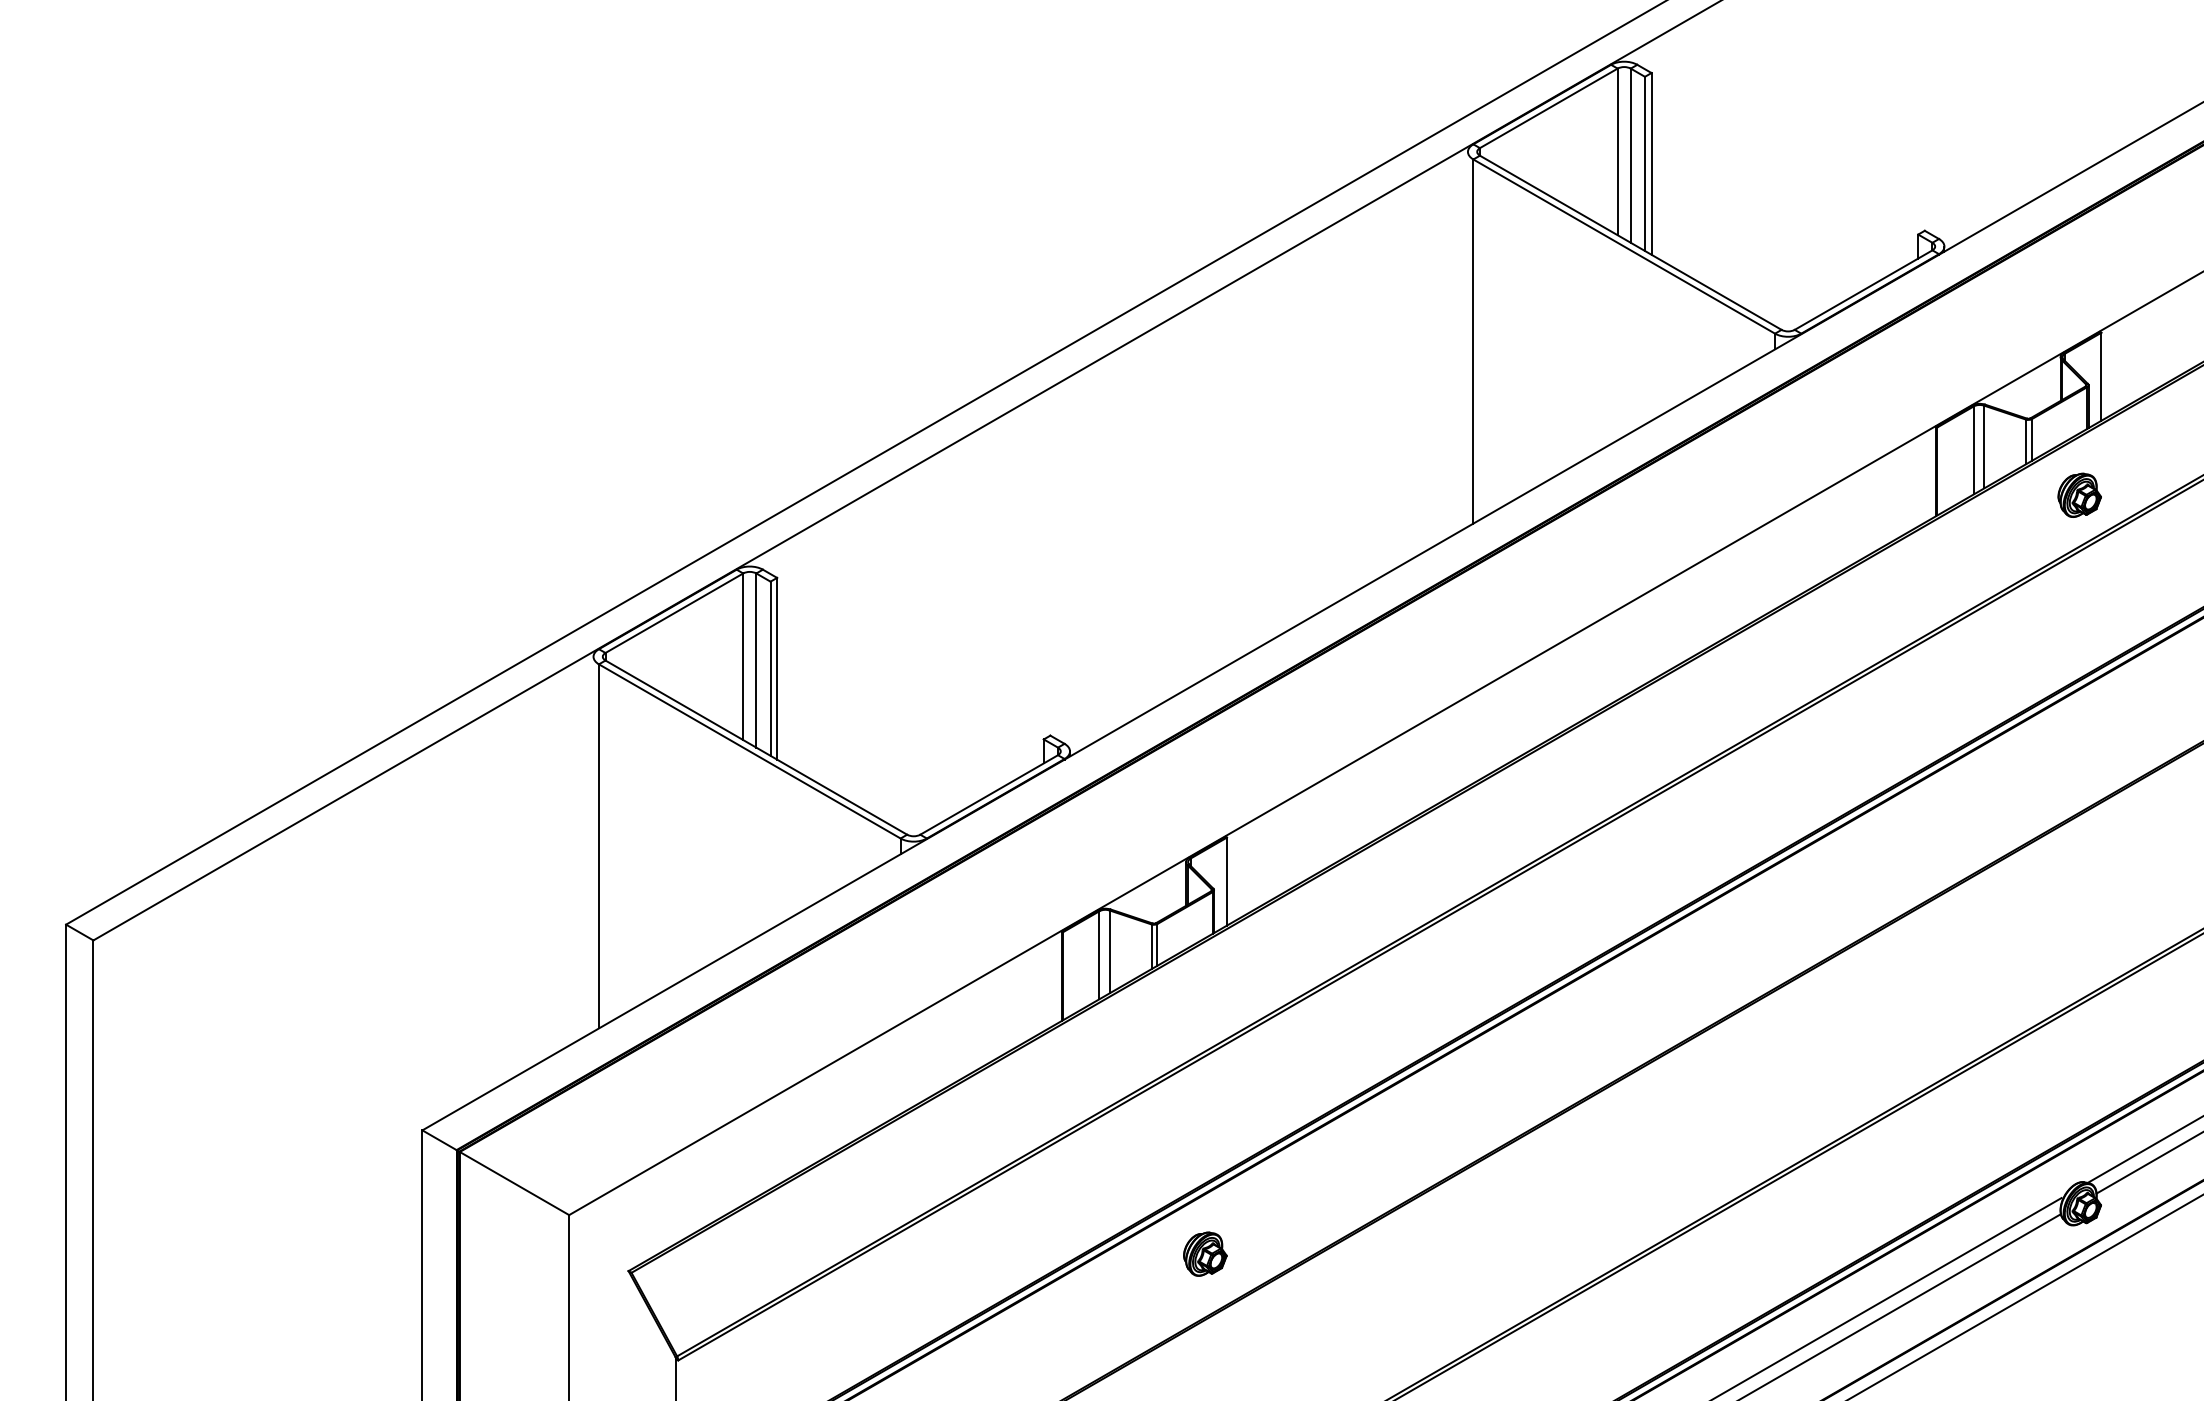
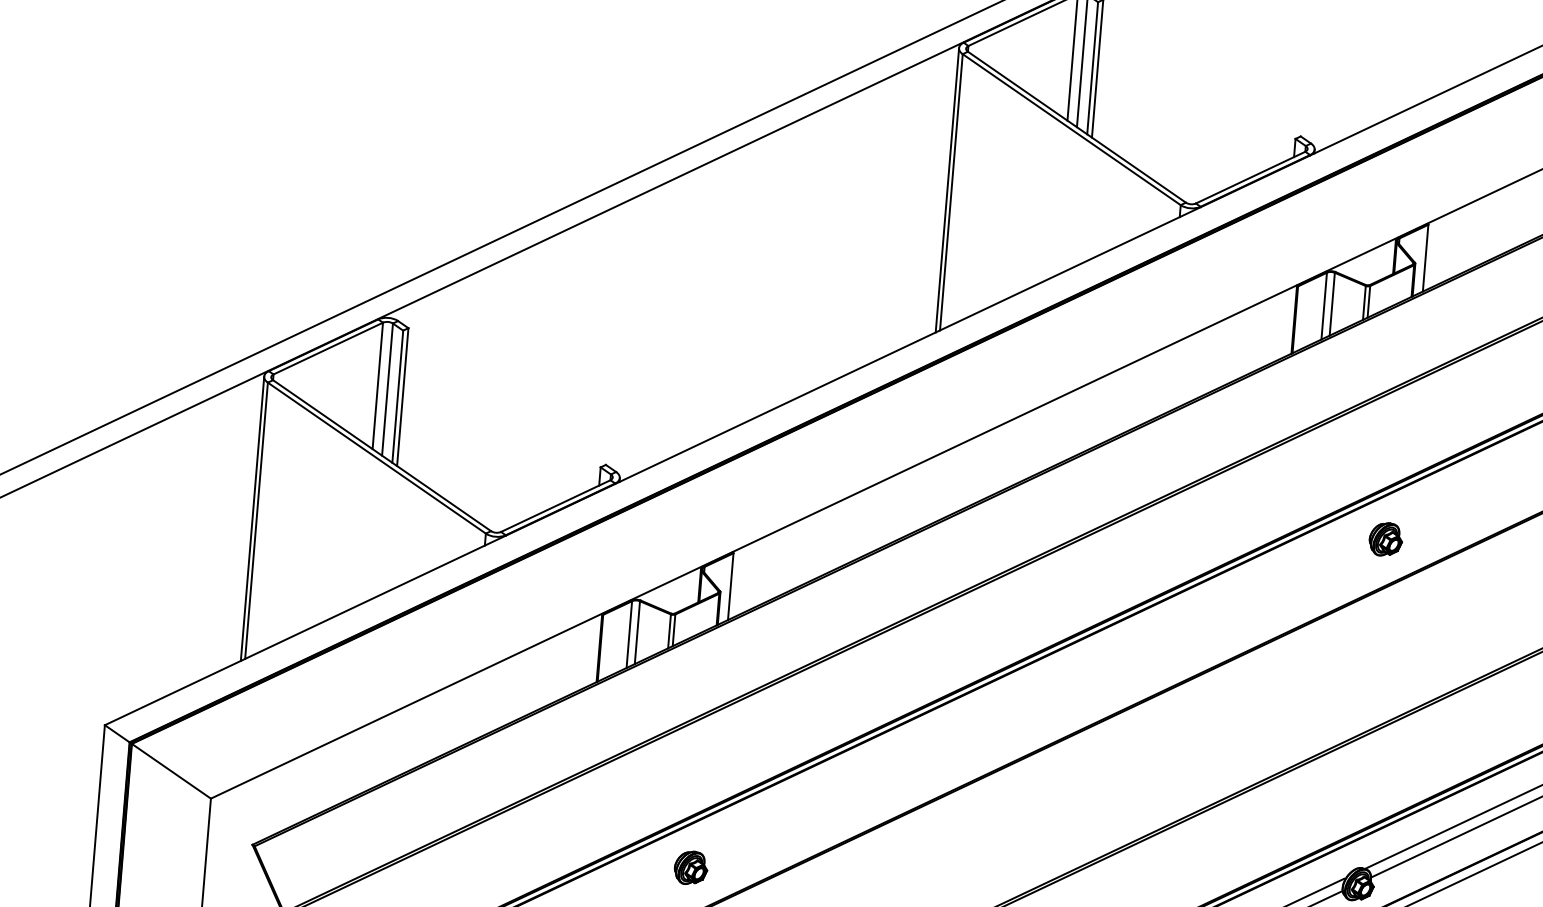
line: (1467, 338) -> (947, 189), added
part: (2079, 494) -> (1385, 538), moved
line: (593, 843) -> (252, 518), added

